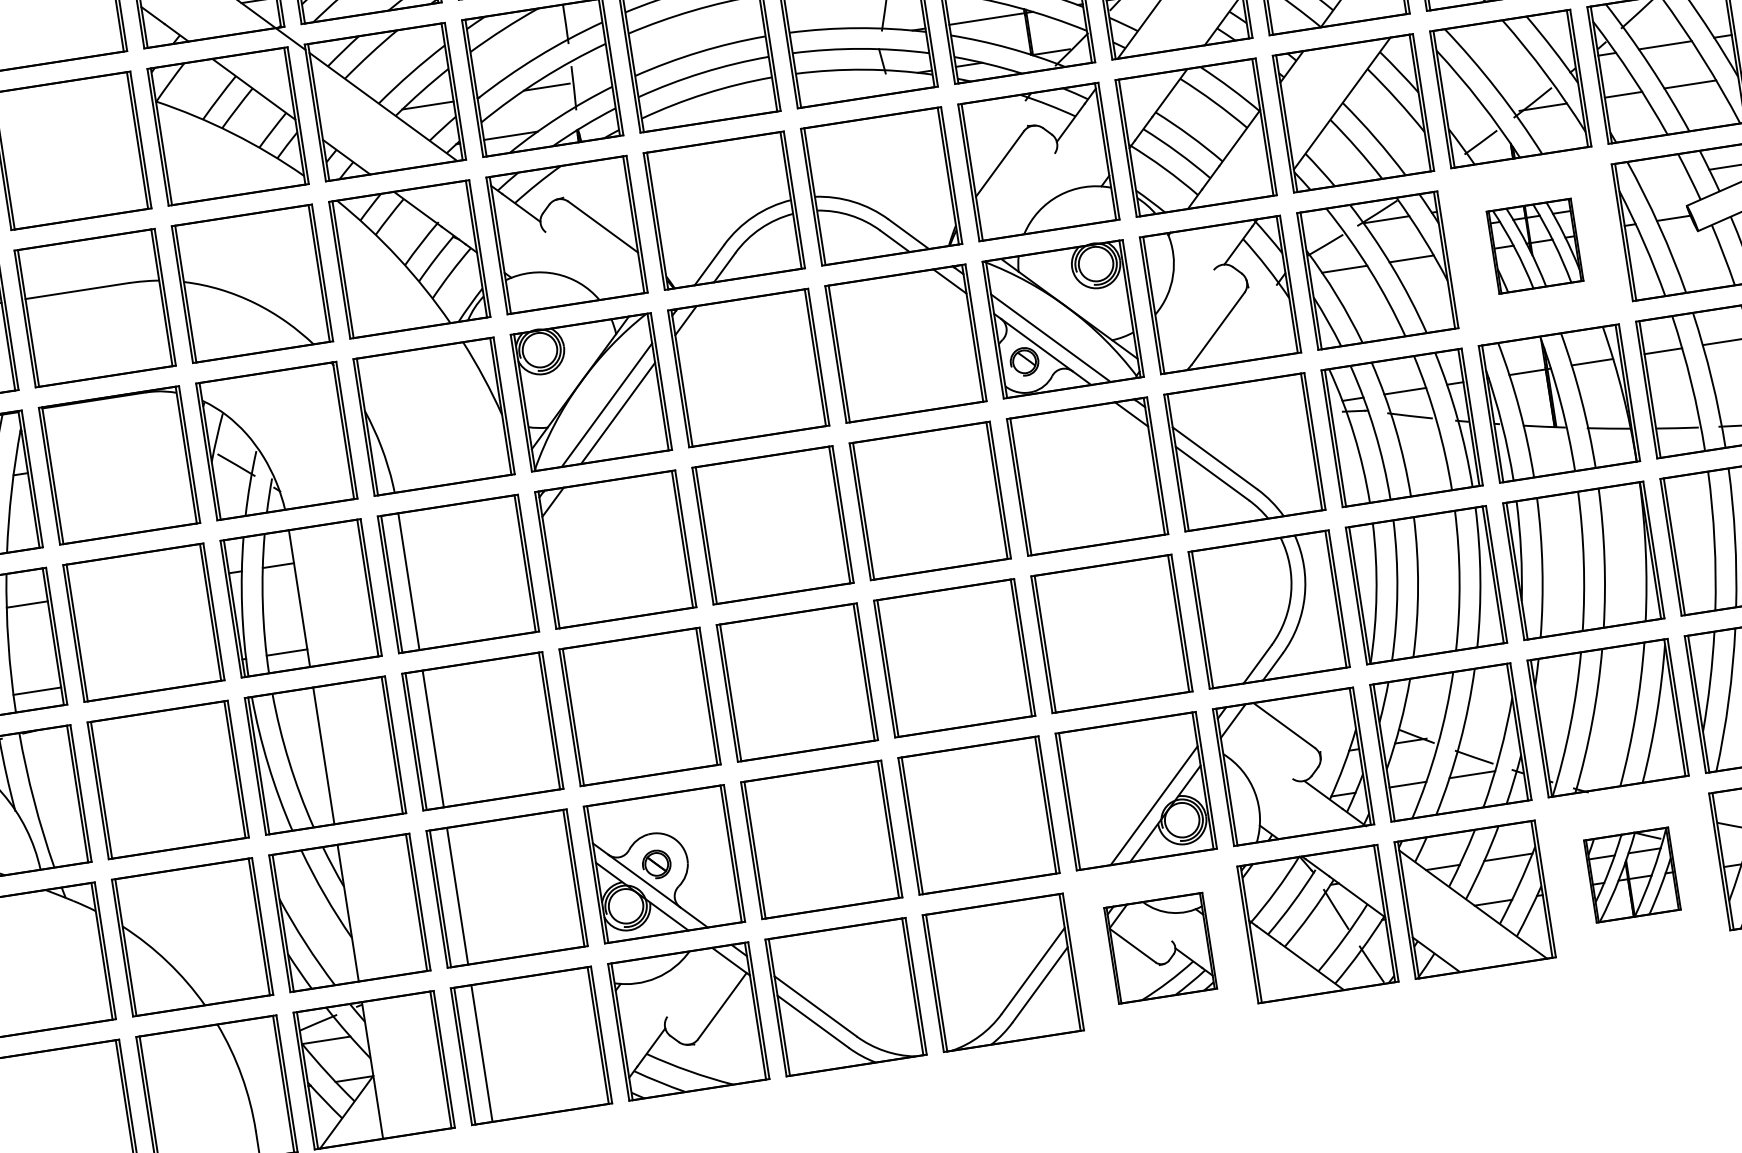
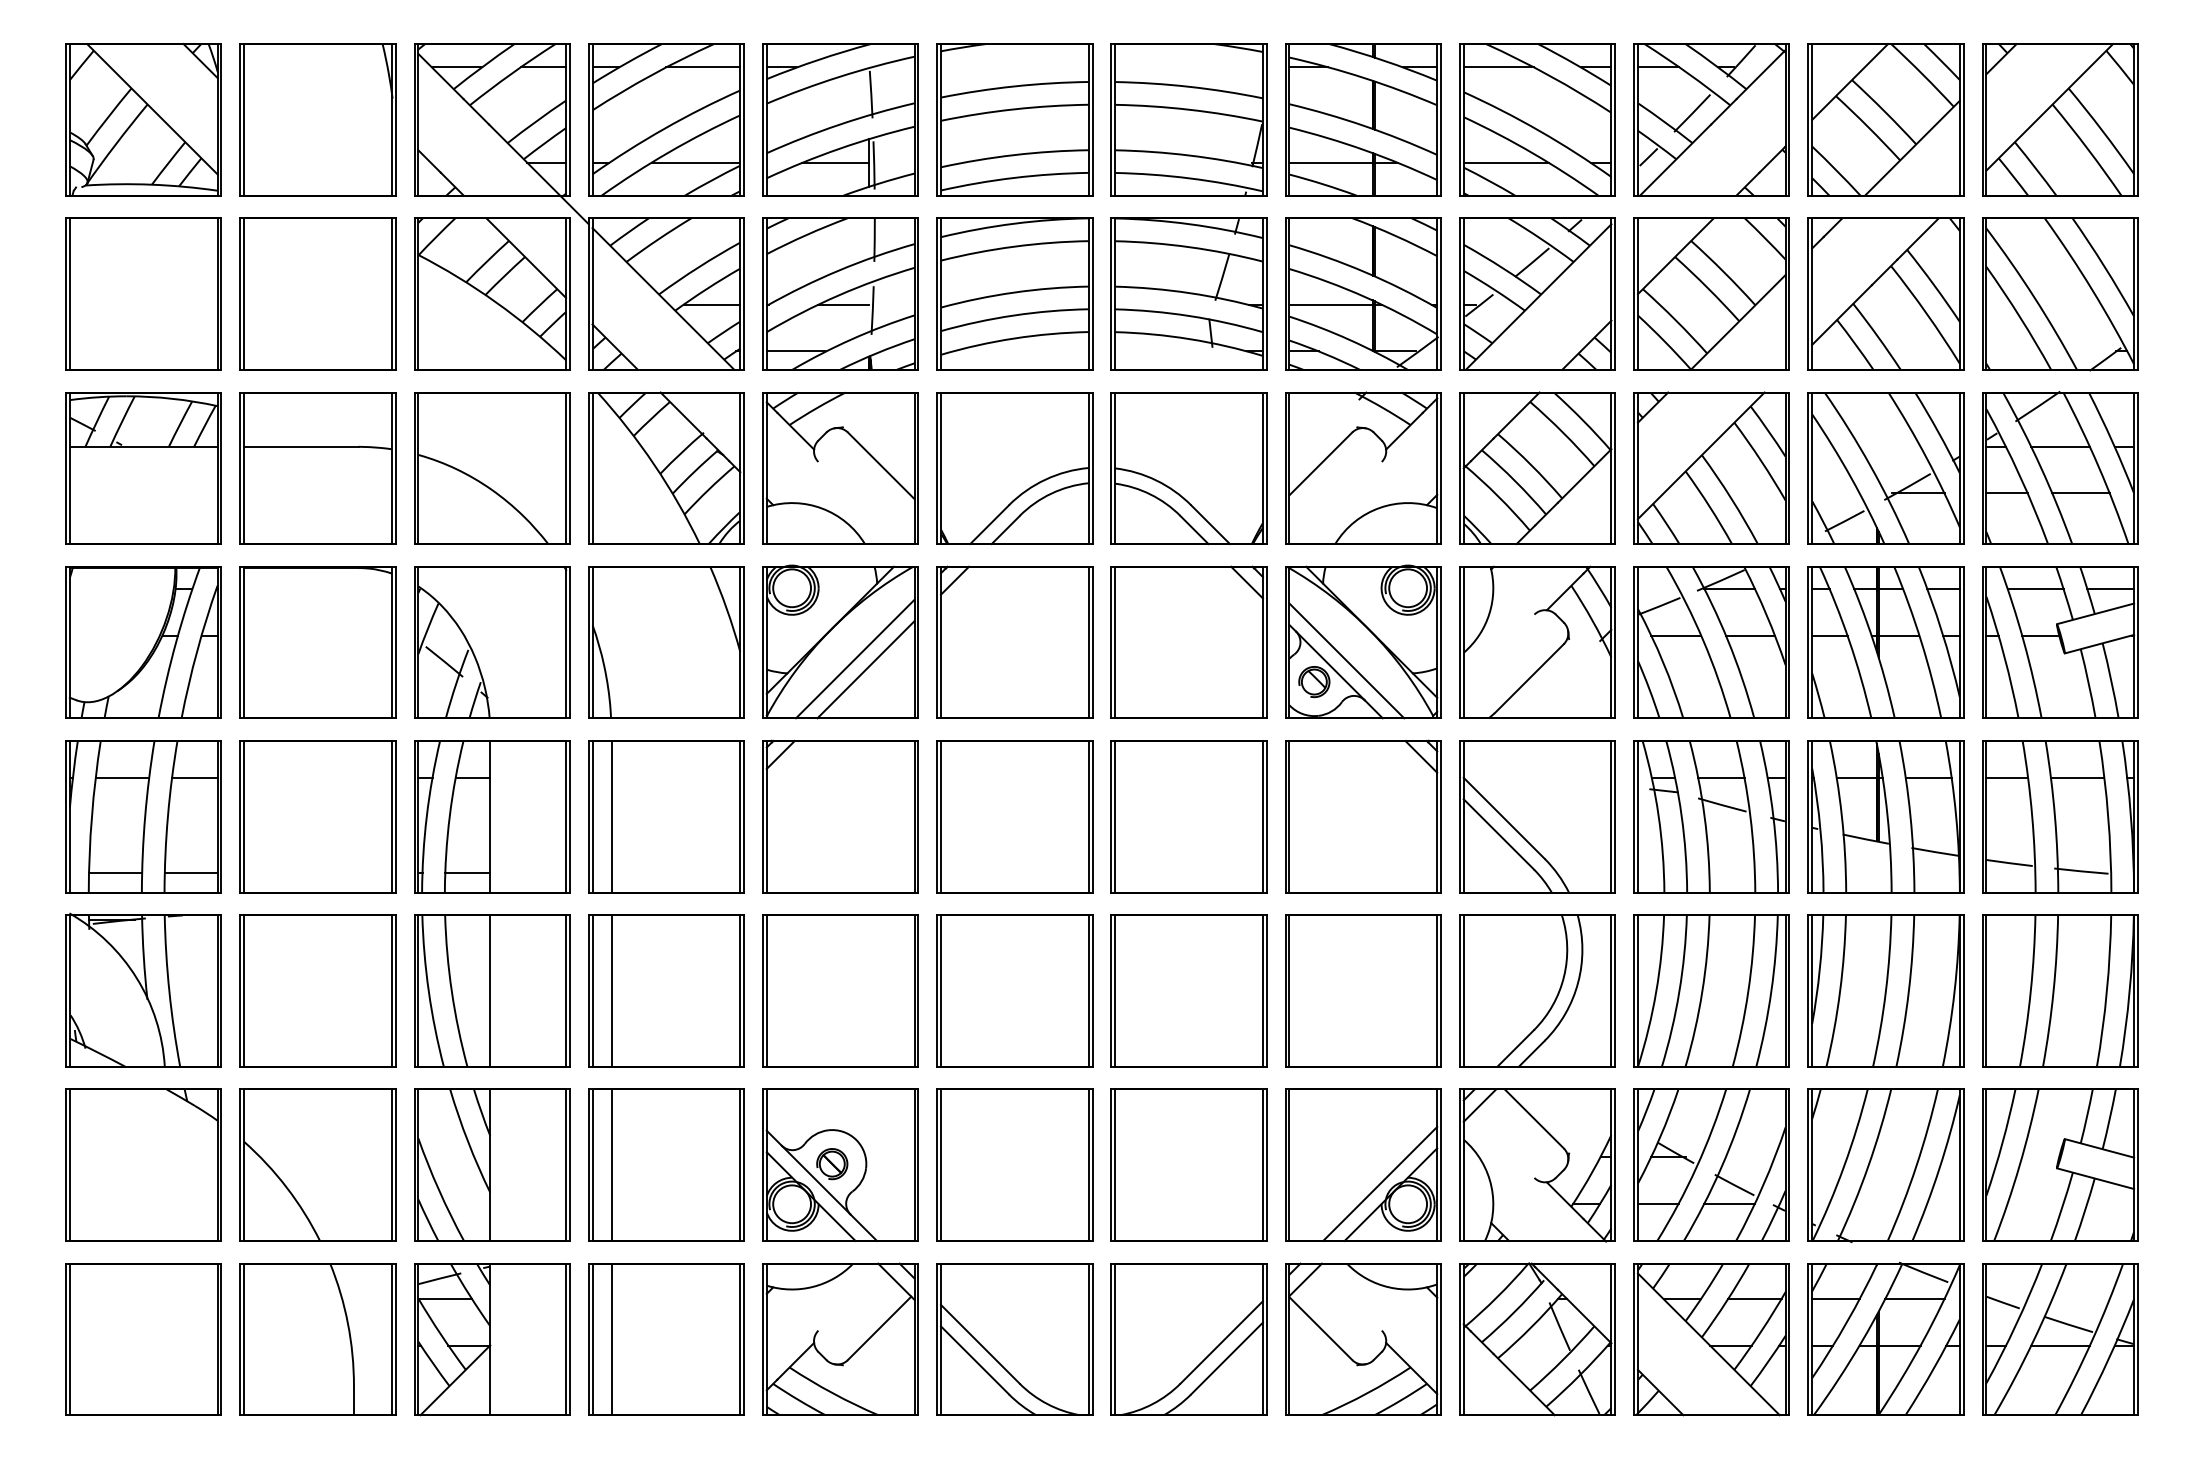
line: (1662, 176) -> (2035, 588), added
part: (1534, 246) -> (1885, 642), size x1.67
part: (1631, 874) -> (1885, 1338), size x1.67
part: (1160, 947) -> (1363, 1338), size x1.43

